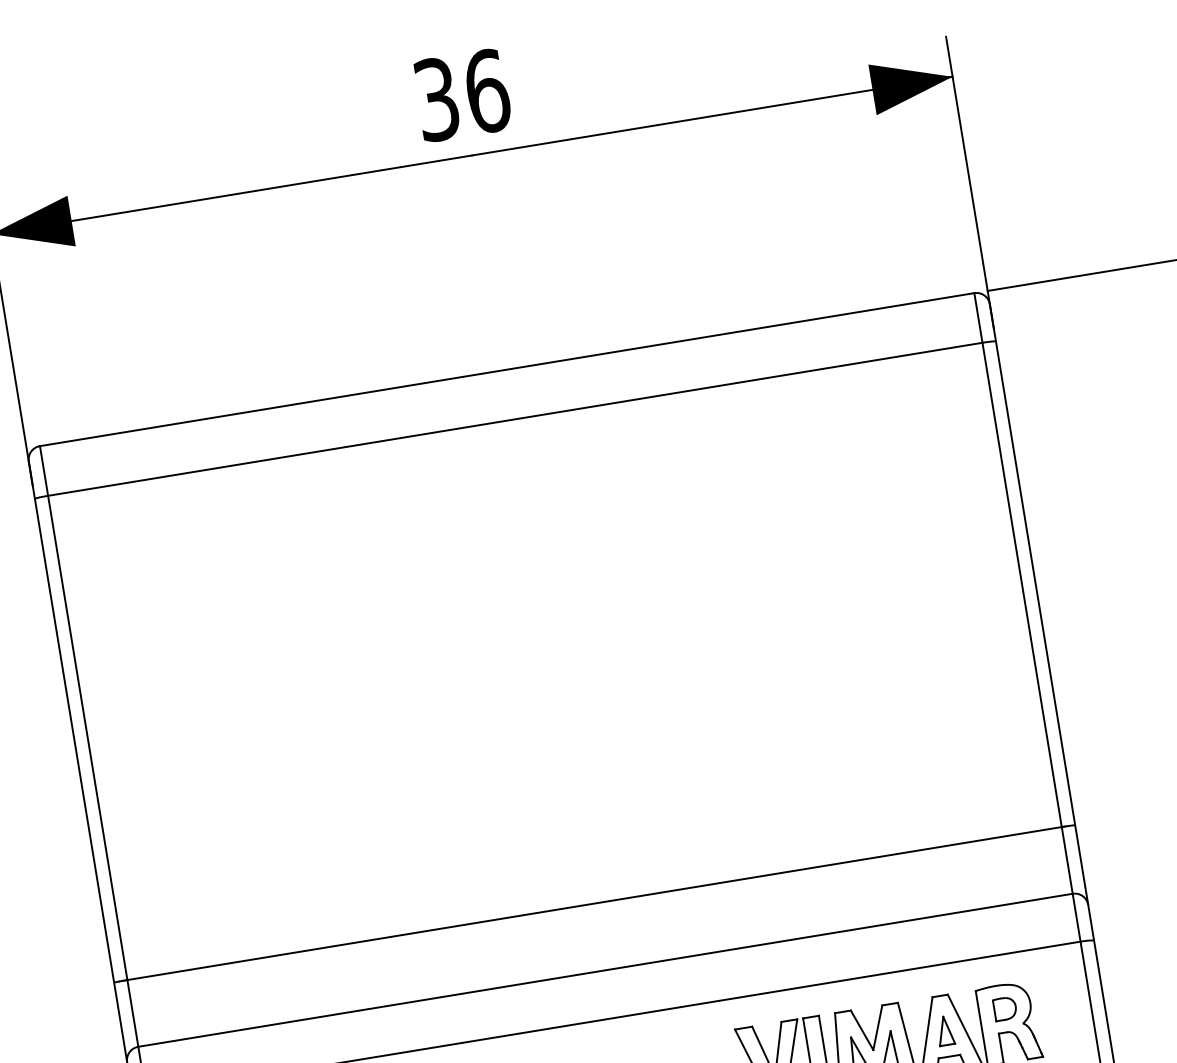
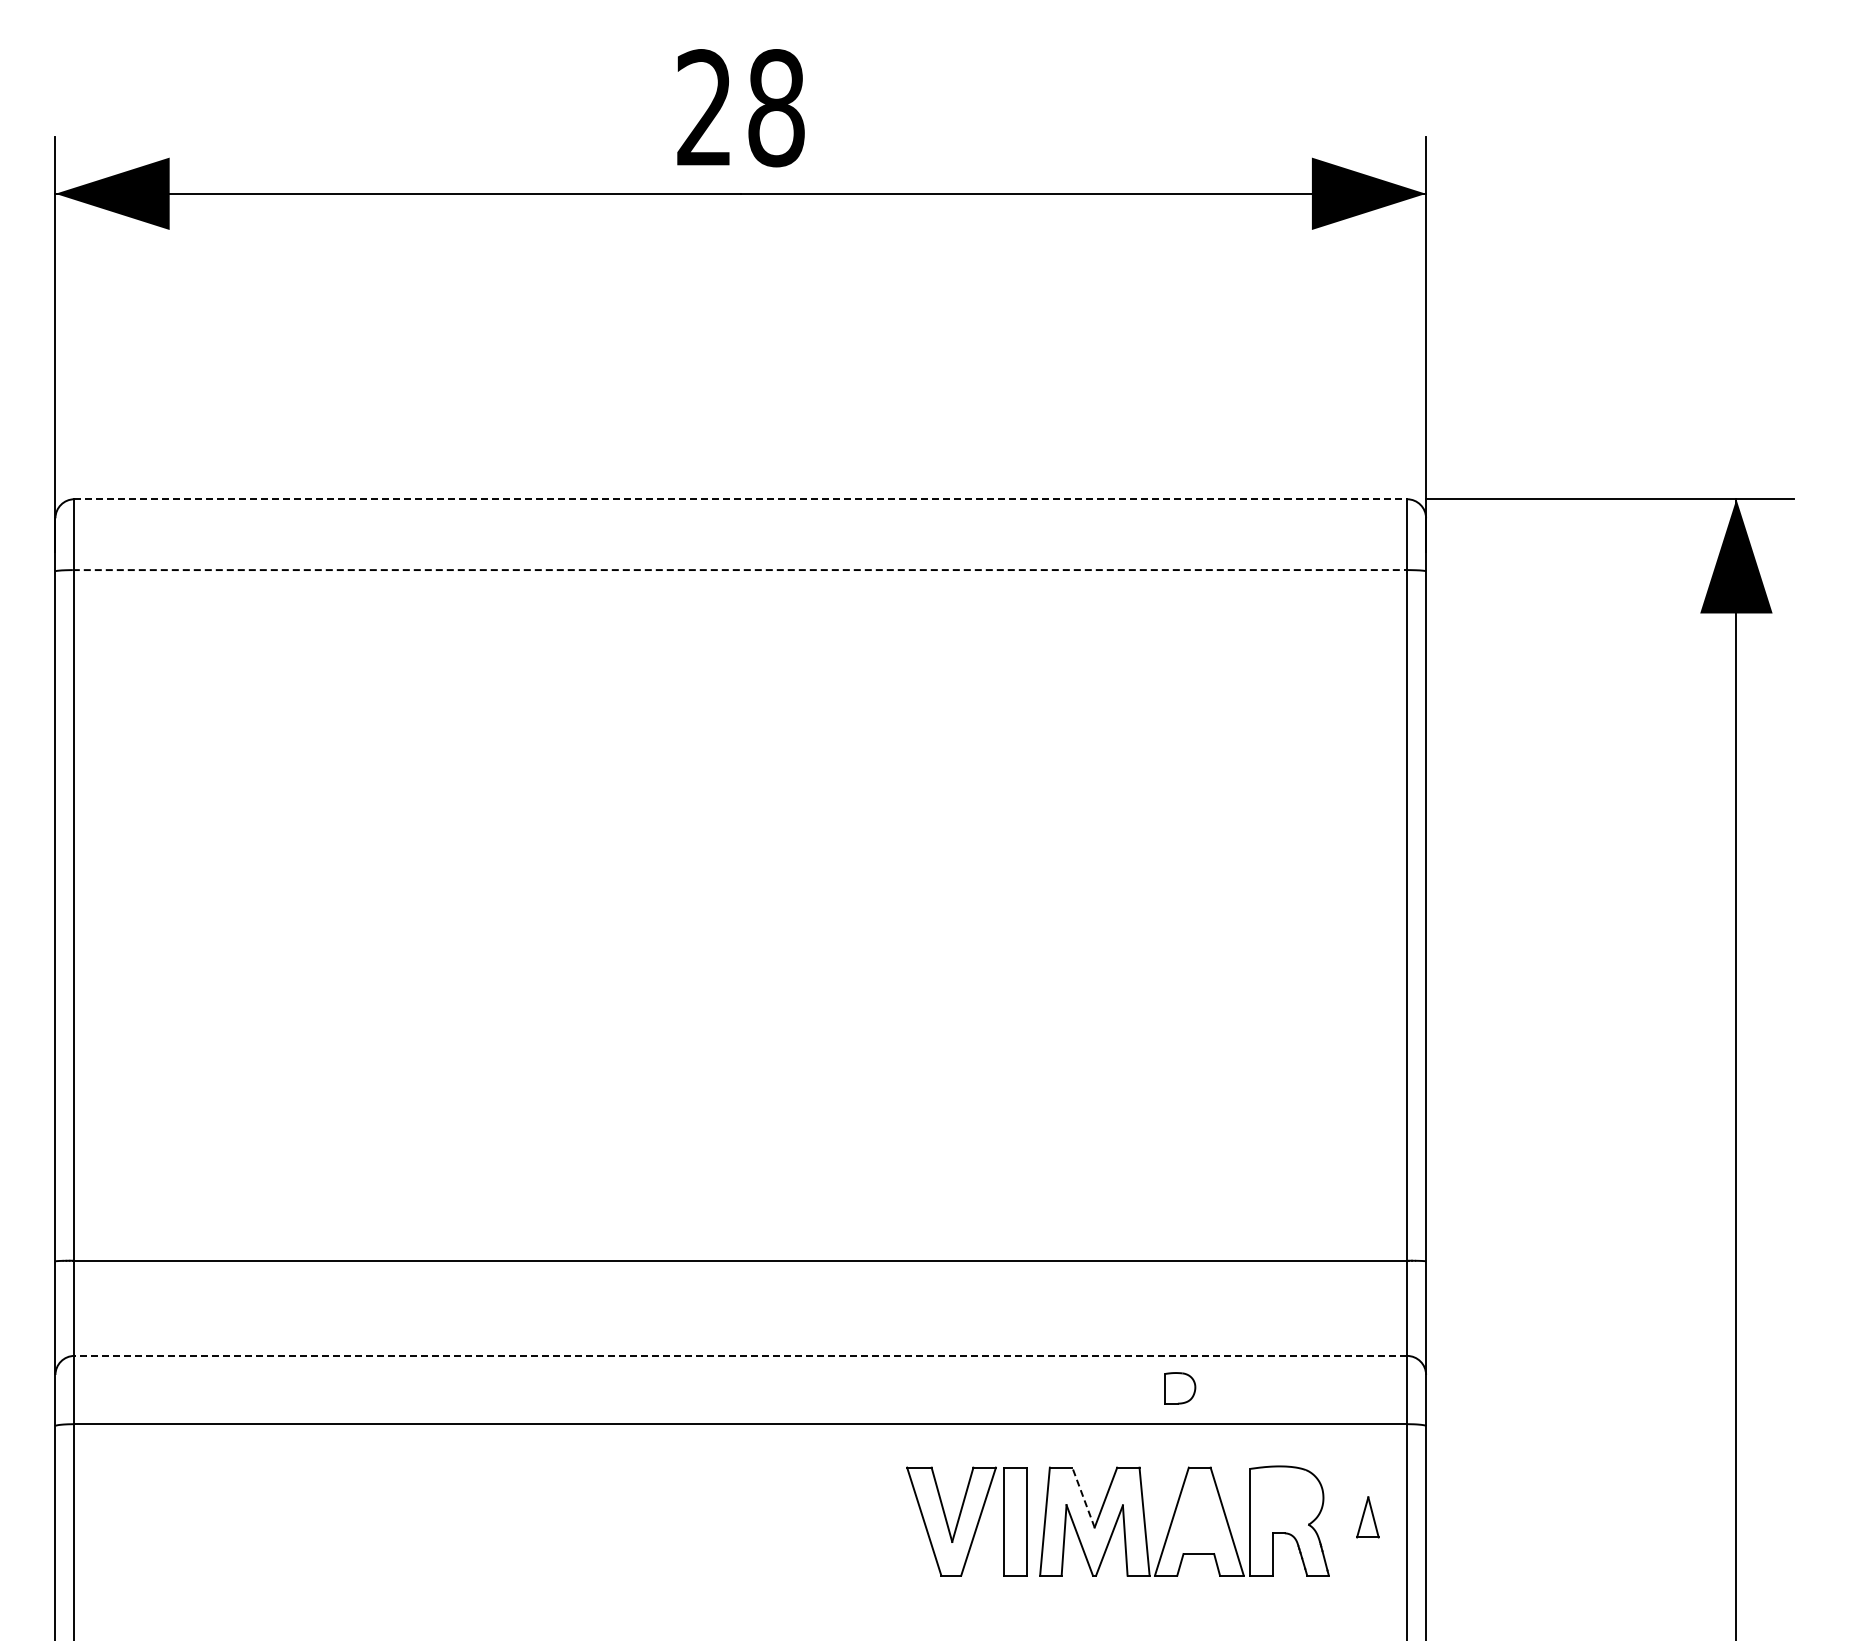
text: (462, 95) -> (741, 108), 36 -> 28
line: (507, 369) -> (741, 499), solid -> dashed
line: (515, 419) -> (740, 570), solid -> dashed
line: (605, 970) -> (740, 1355), solid -> dashed
part: (1005, 1008) -> (1180, 1388), moved
line: (862, 1030) -> (1083, 1497), solid -> dashed
part: (945, 1031) -> (1367, 1517), moved

